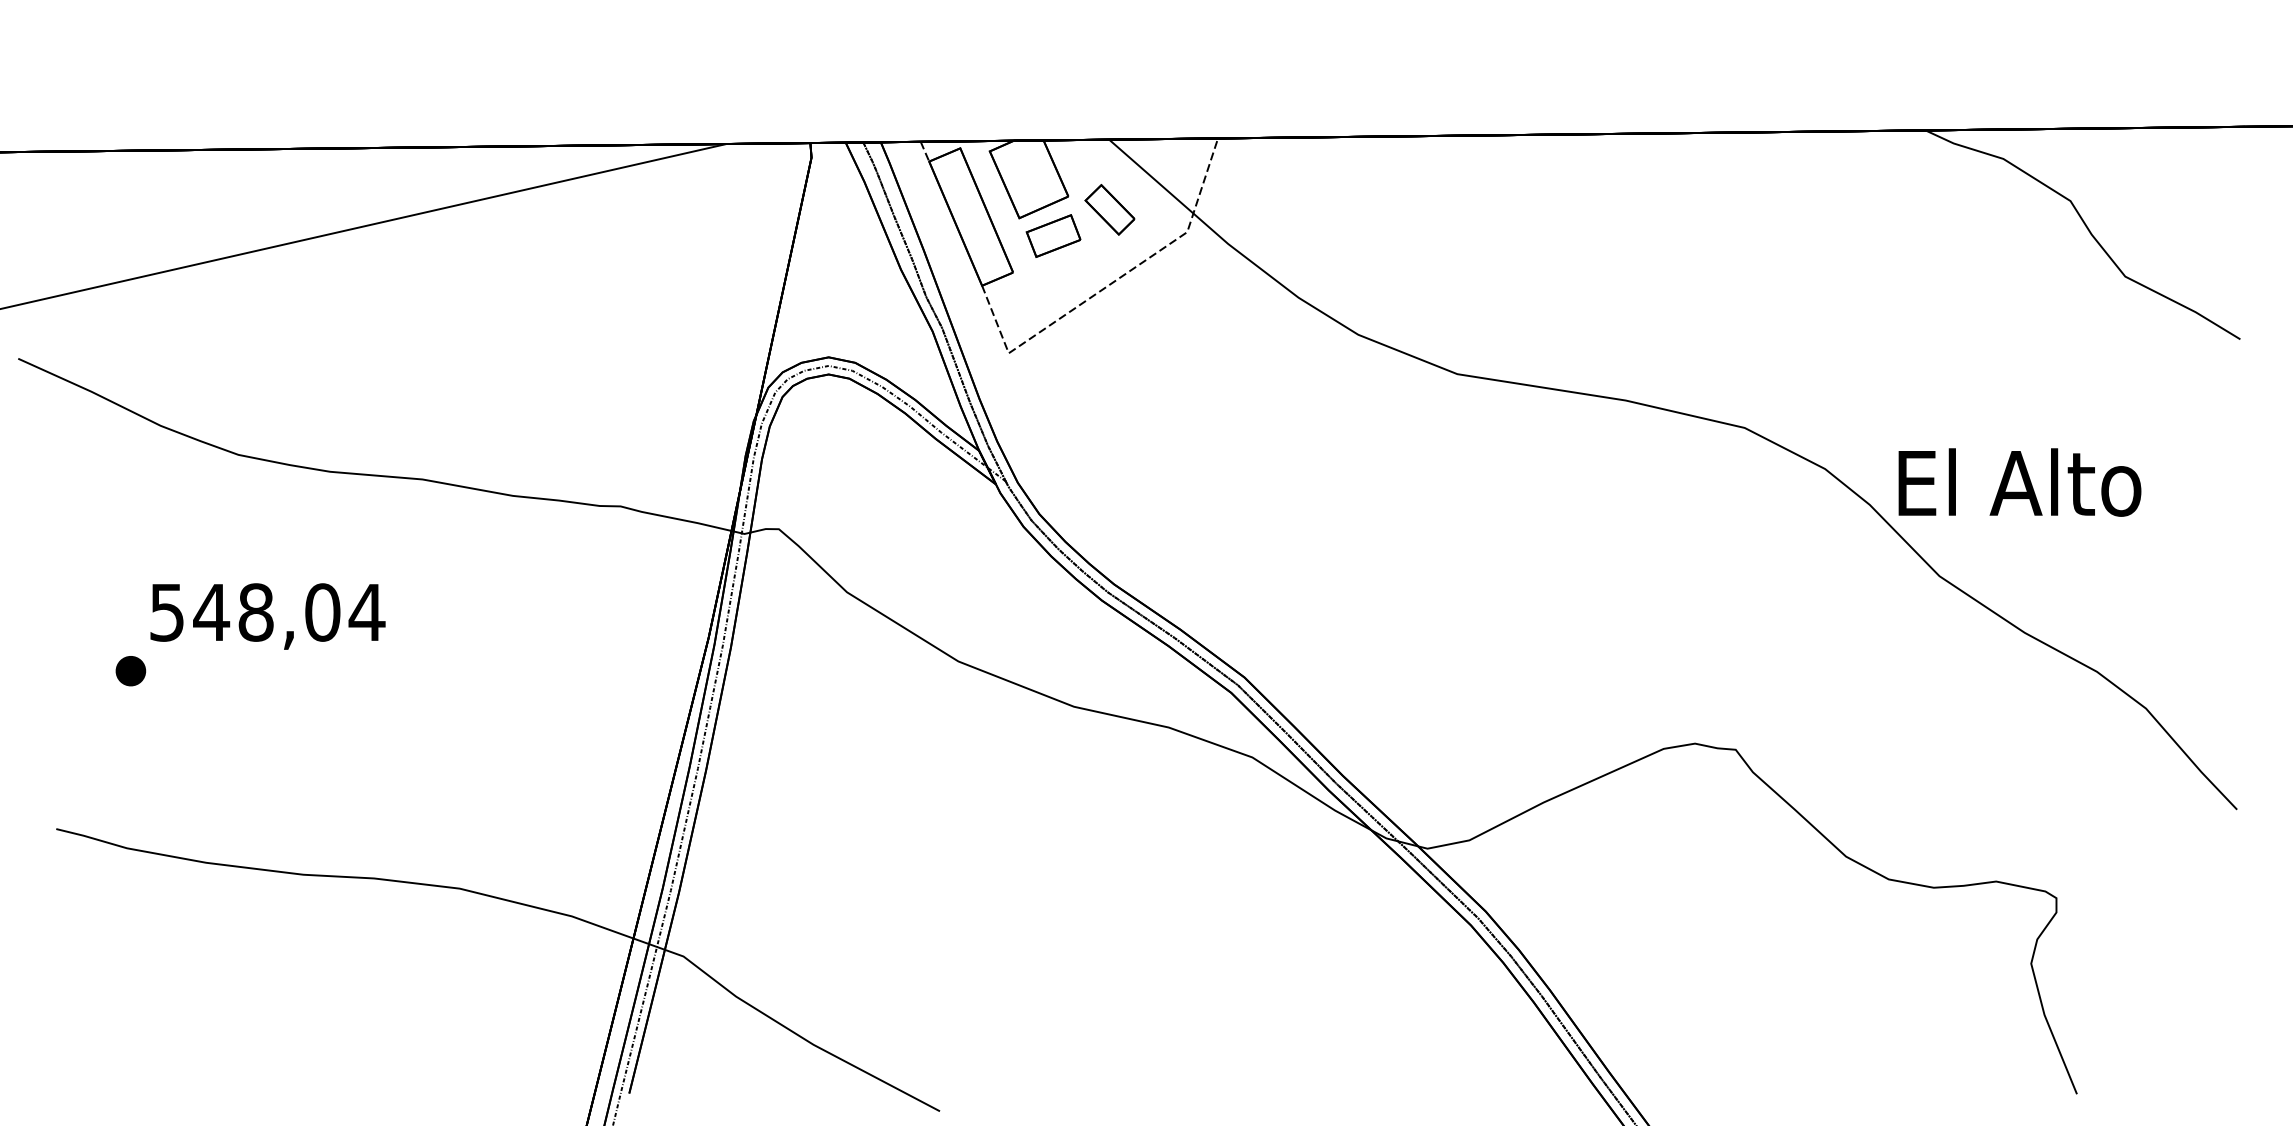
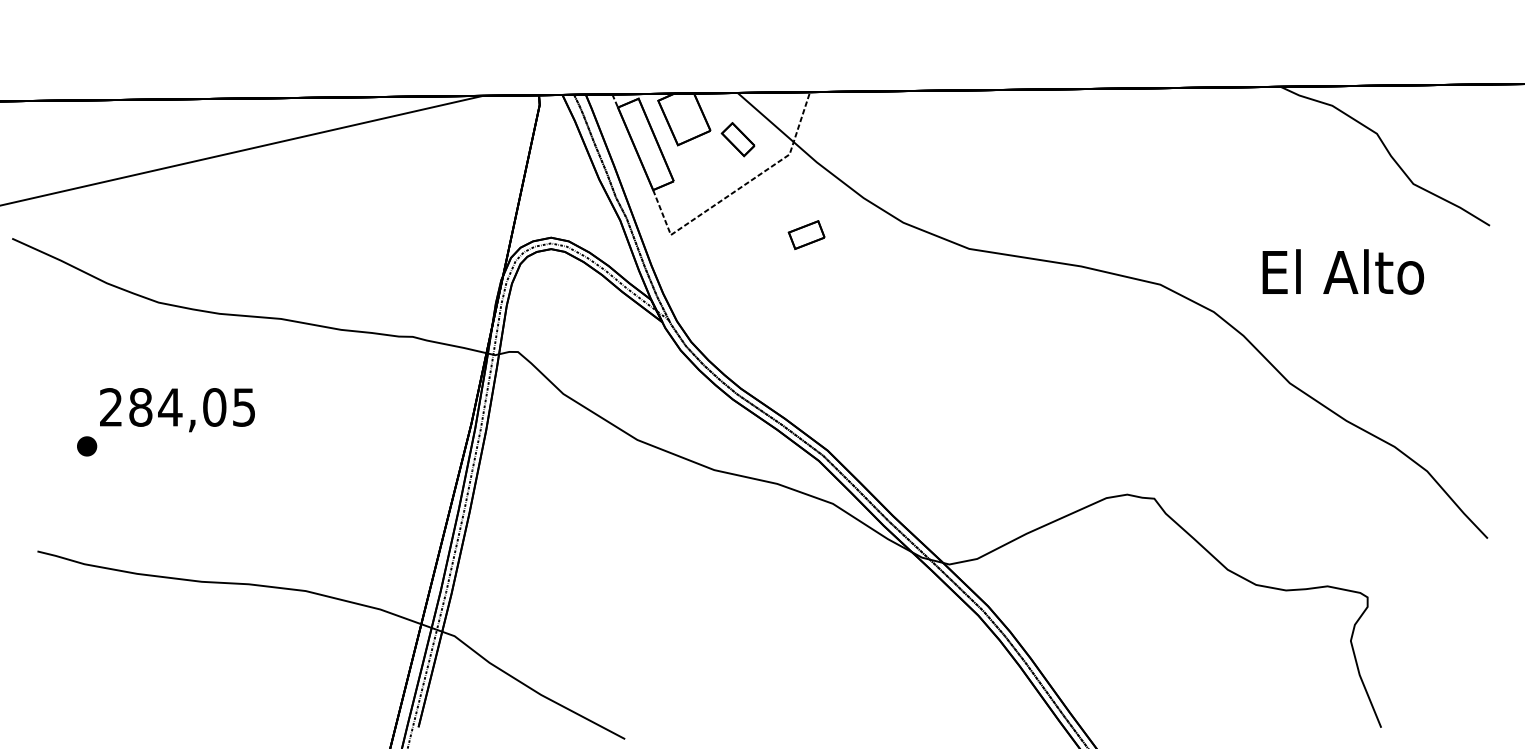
part: (1053, 235) -> (806, 234), moved
text: (2020, 481) -> (1343, 271), moved
text: (268, 612) -> (178, 407), 548,04 -> 284,05

